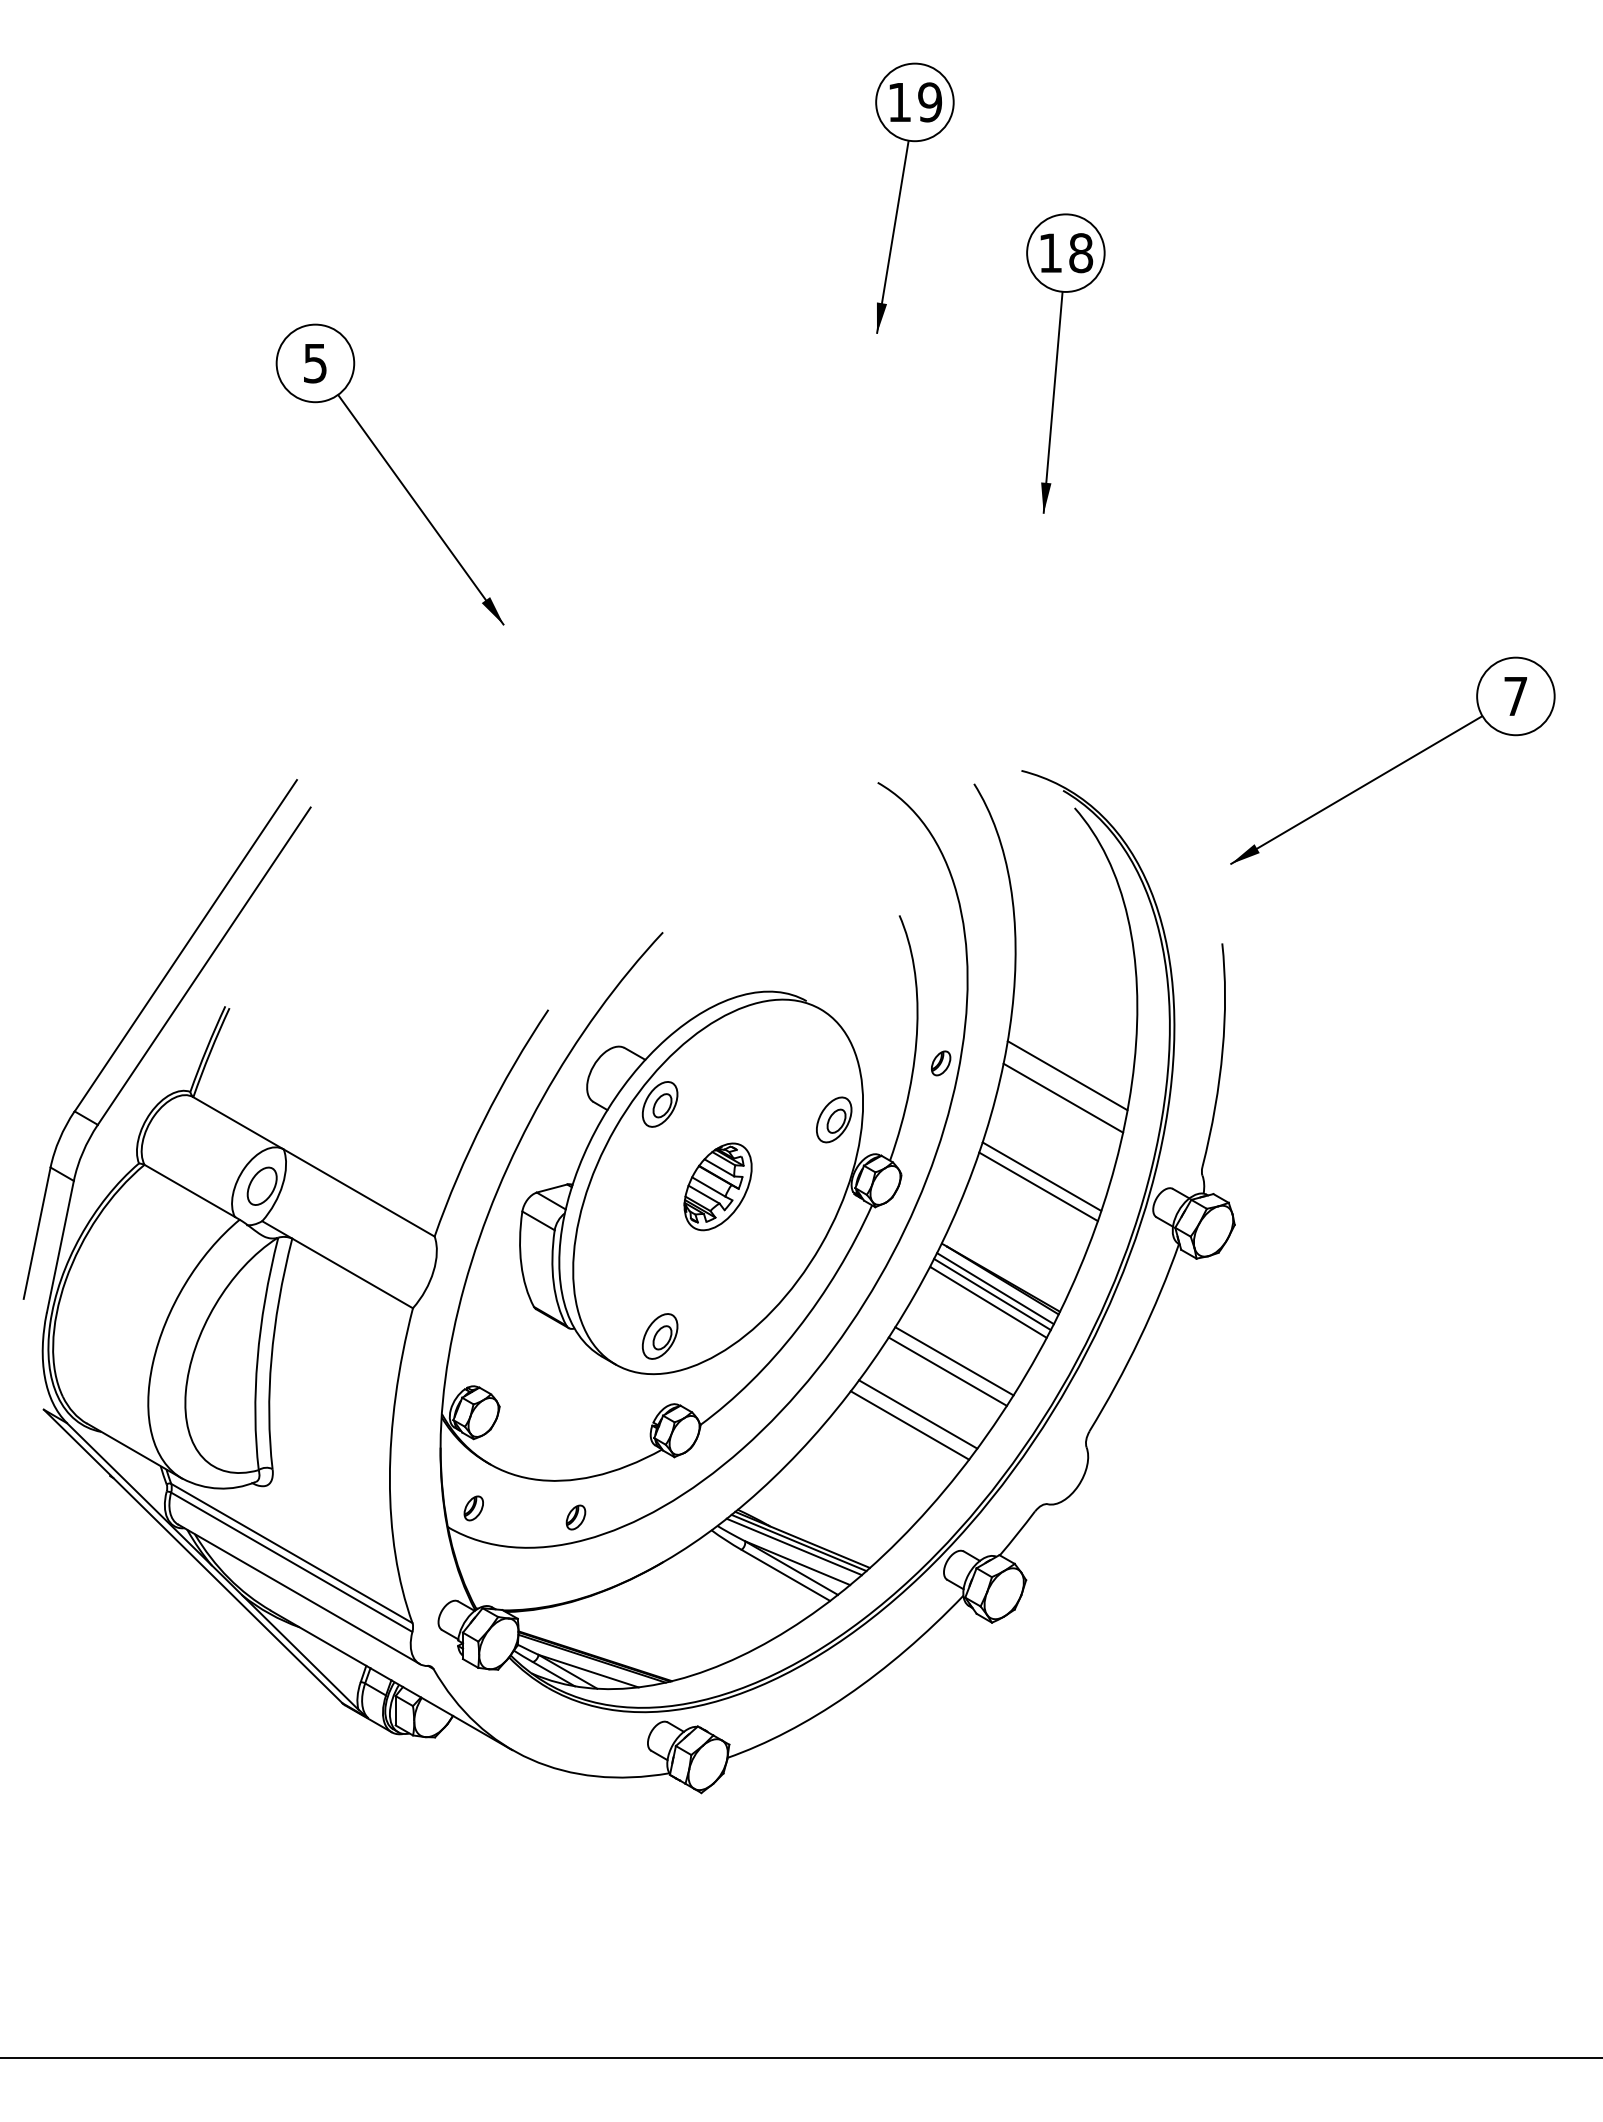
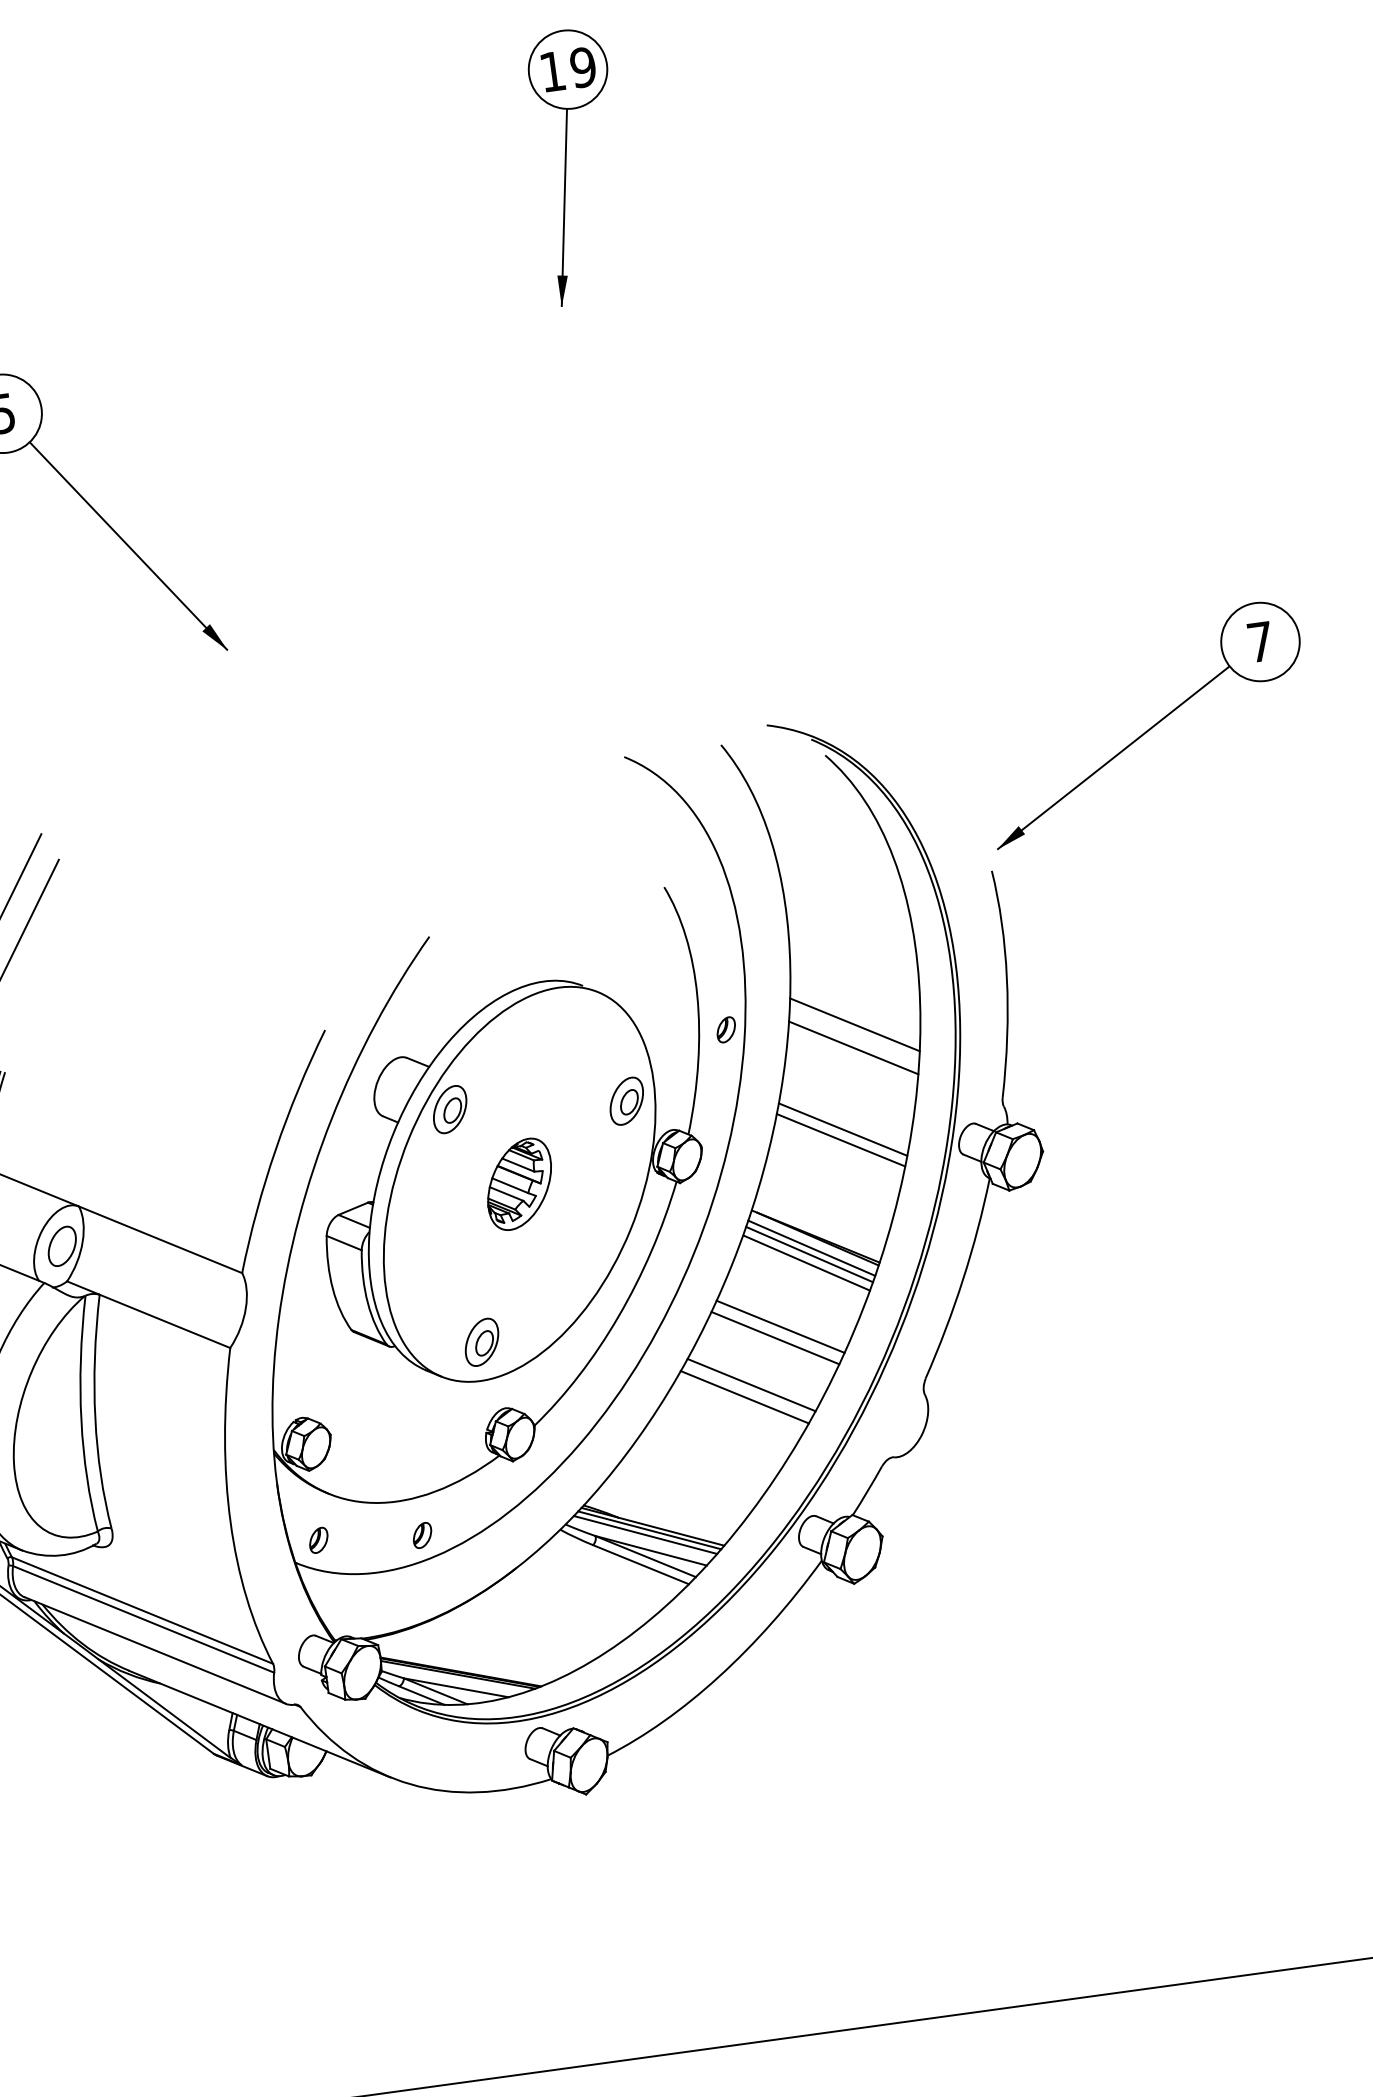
part: (1057, 363) -> (746, 311), removed
part: (1394, 766) -> (1148, 728), moved

